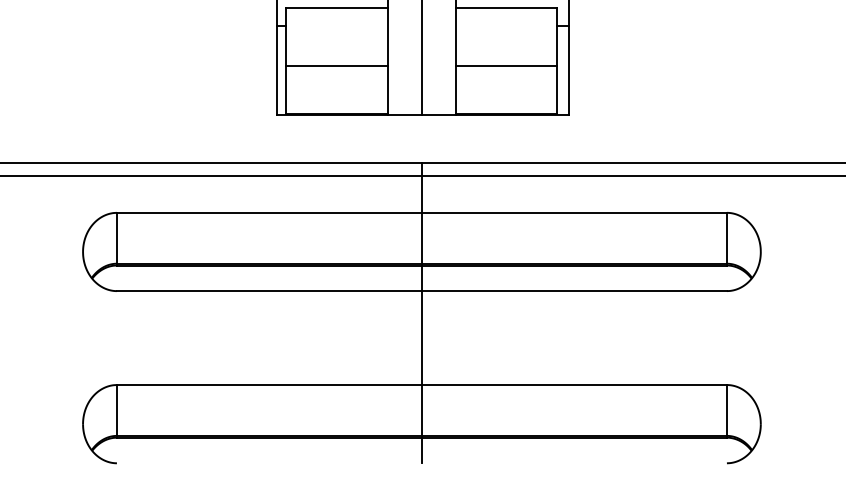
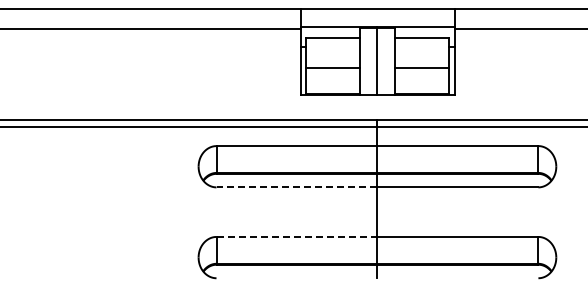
line: (268, 291) -> (296, 187), solid -> dashed
line: (270, 384) -> (297, 236), solid -> dashed

